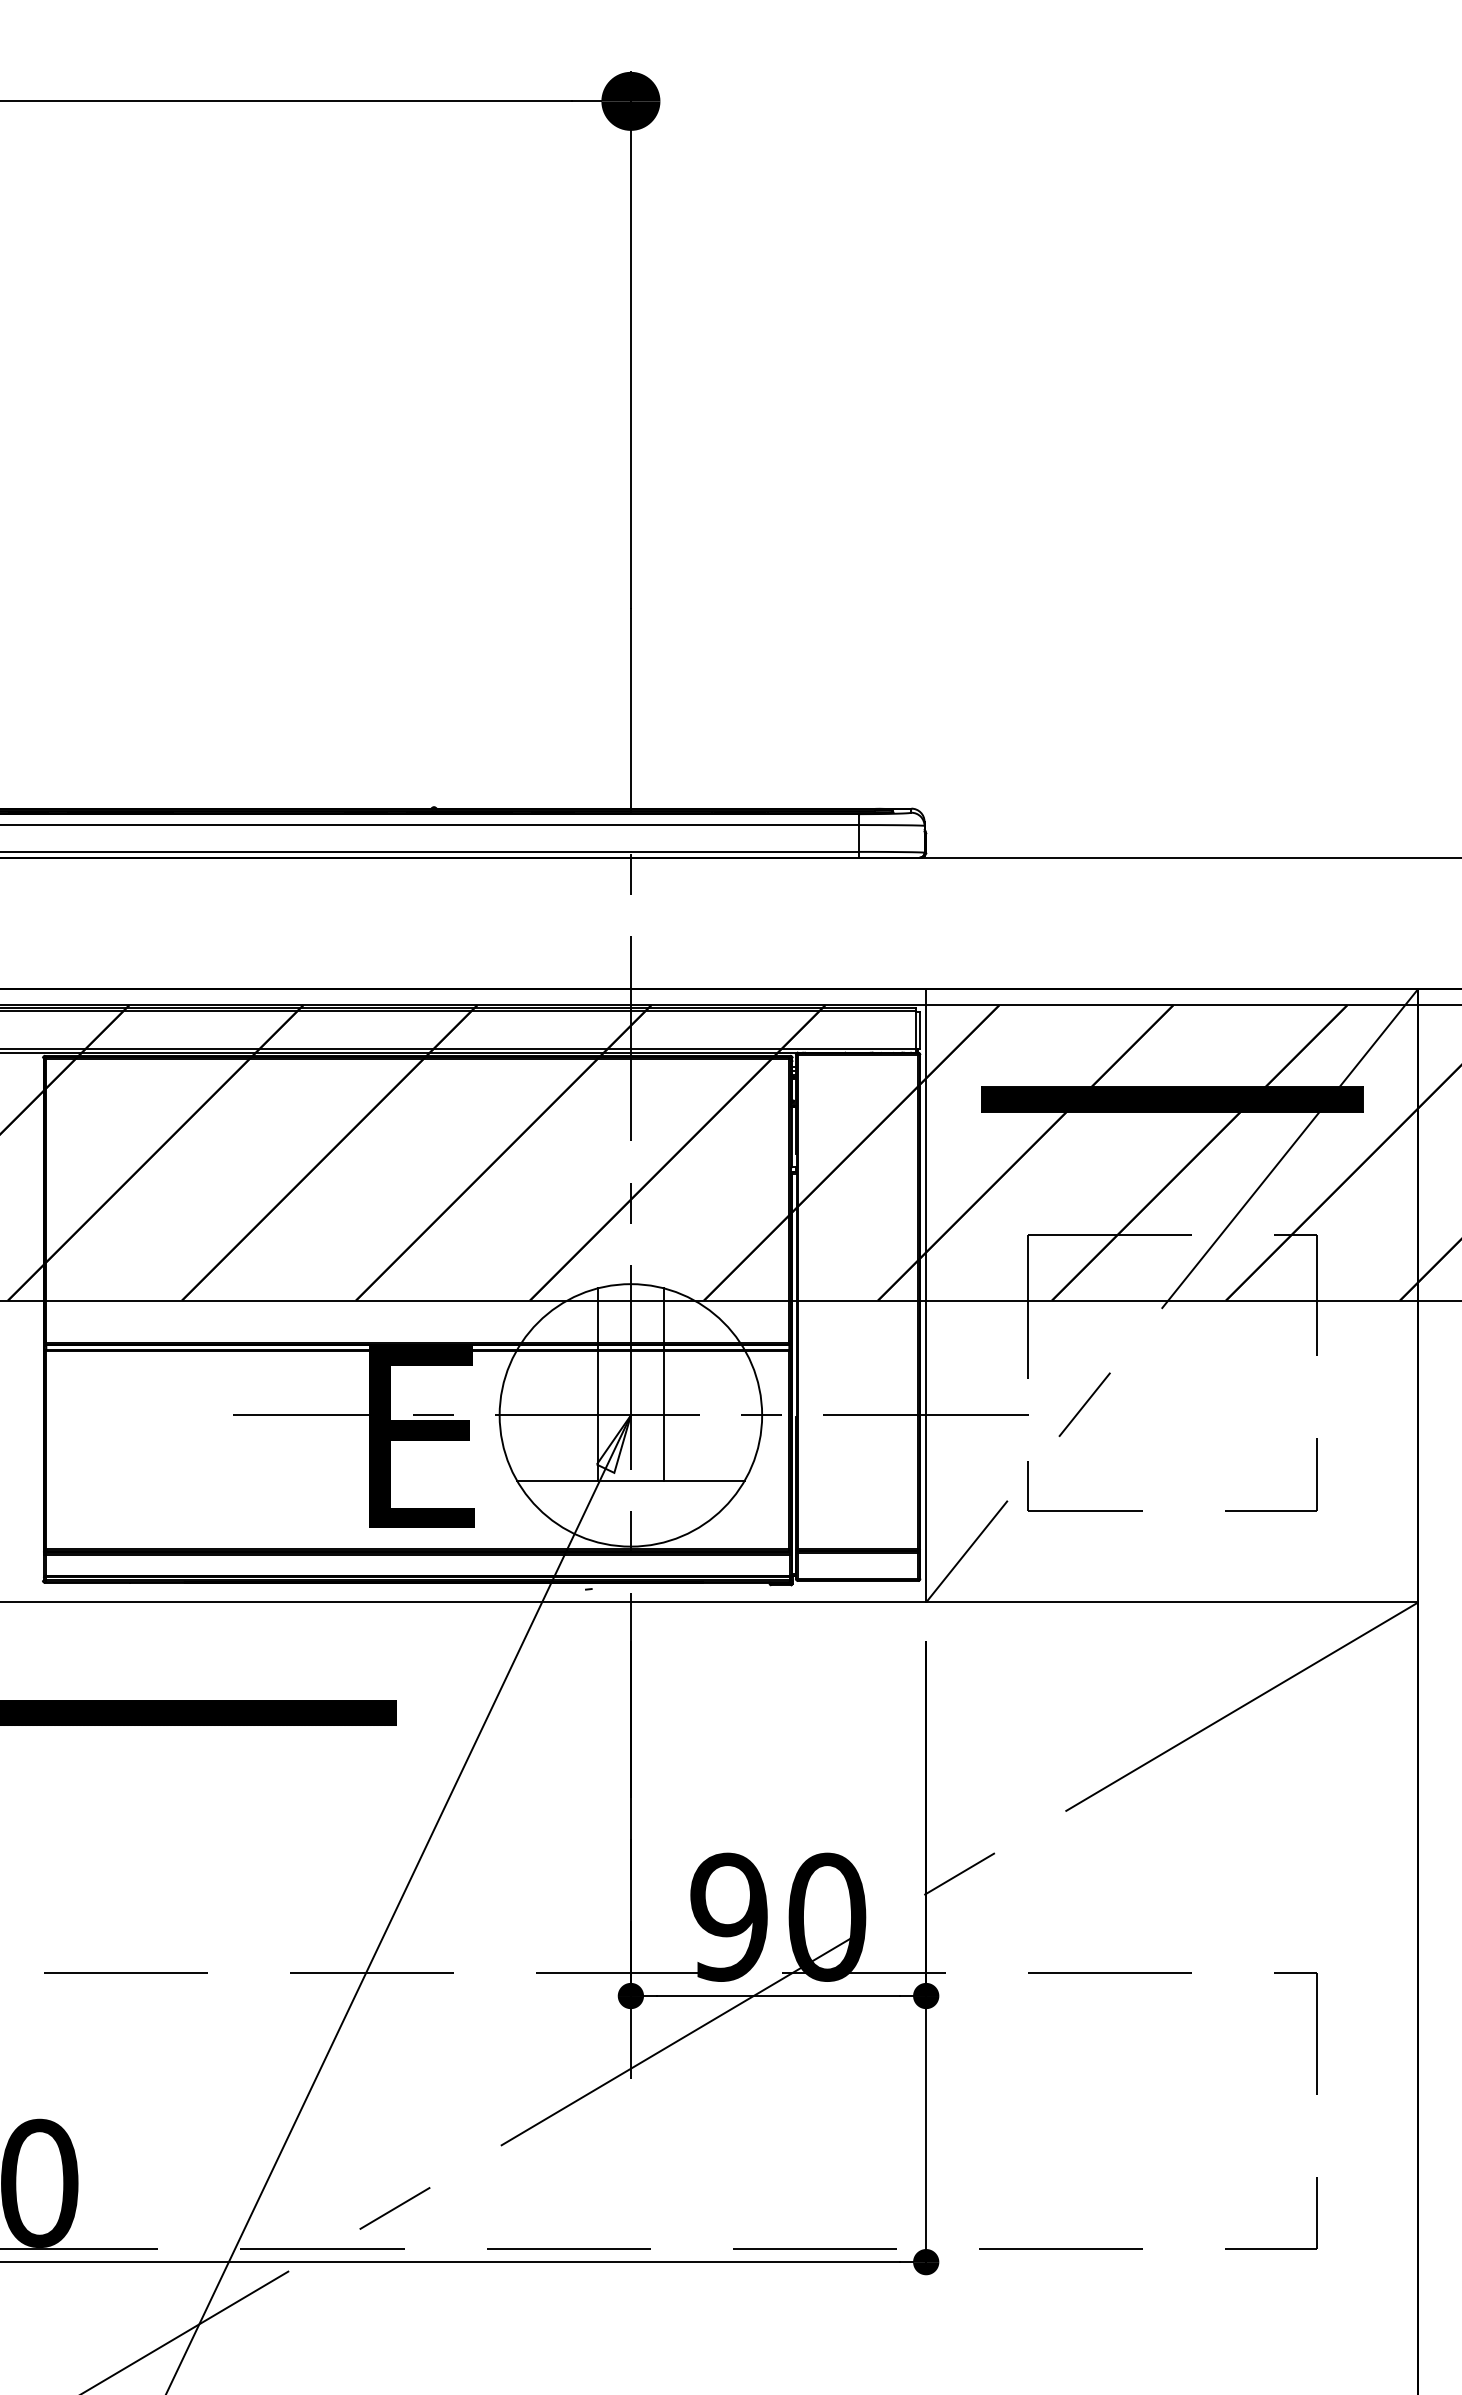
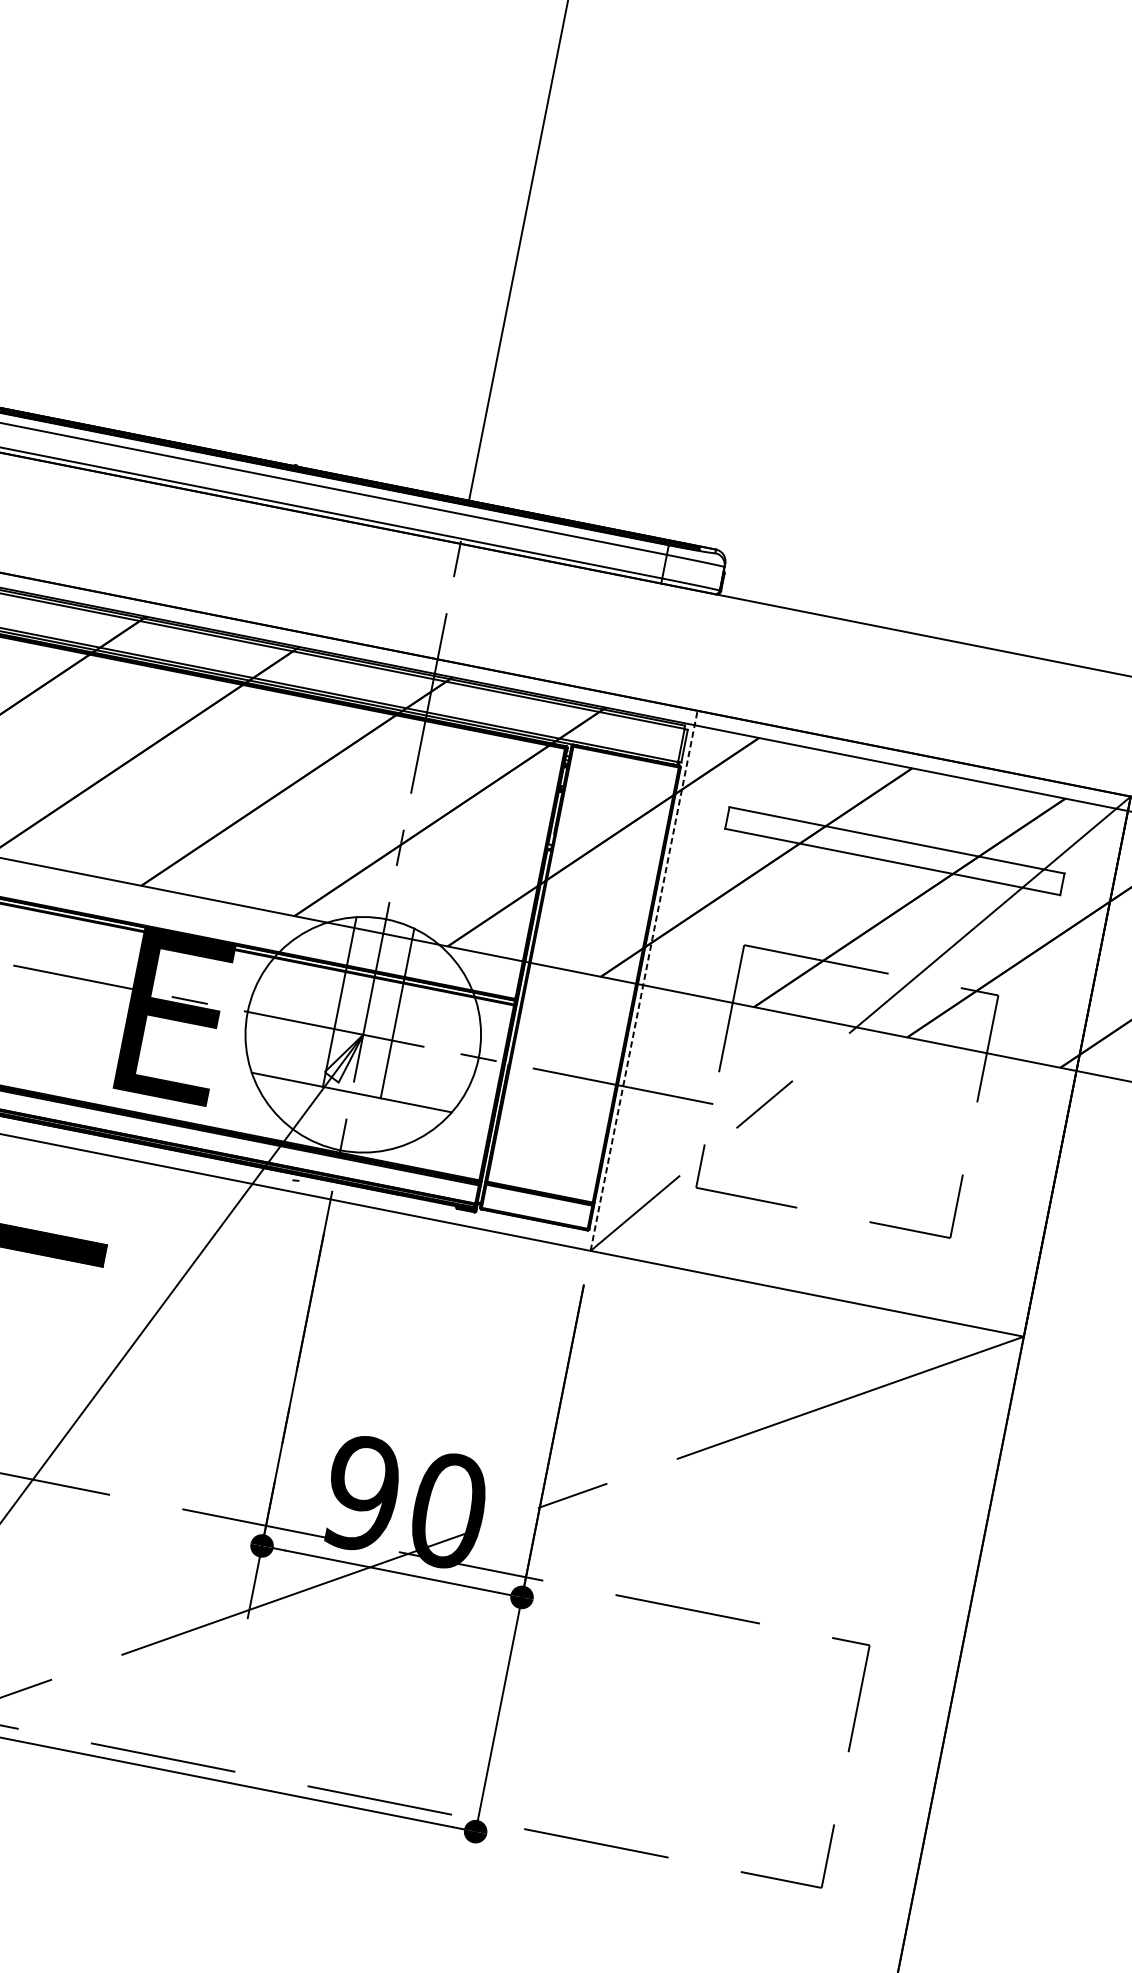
hatch: (1171, 1099) -> (894, 850), removed
line: (926, 1295) -> (644, 980), solid -> dashed

